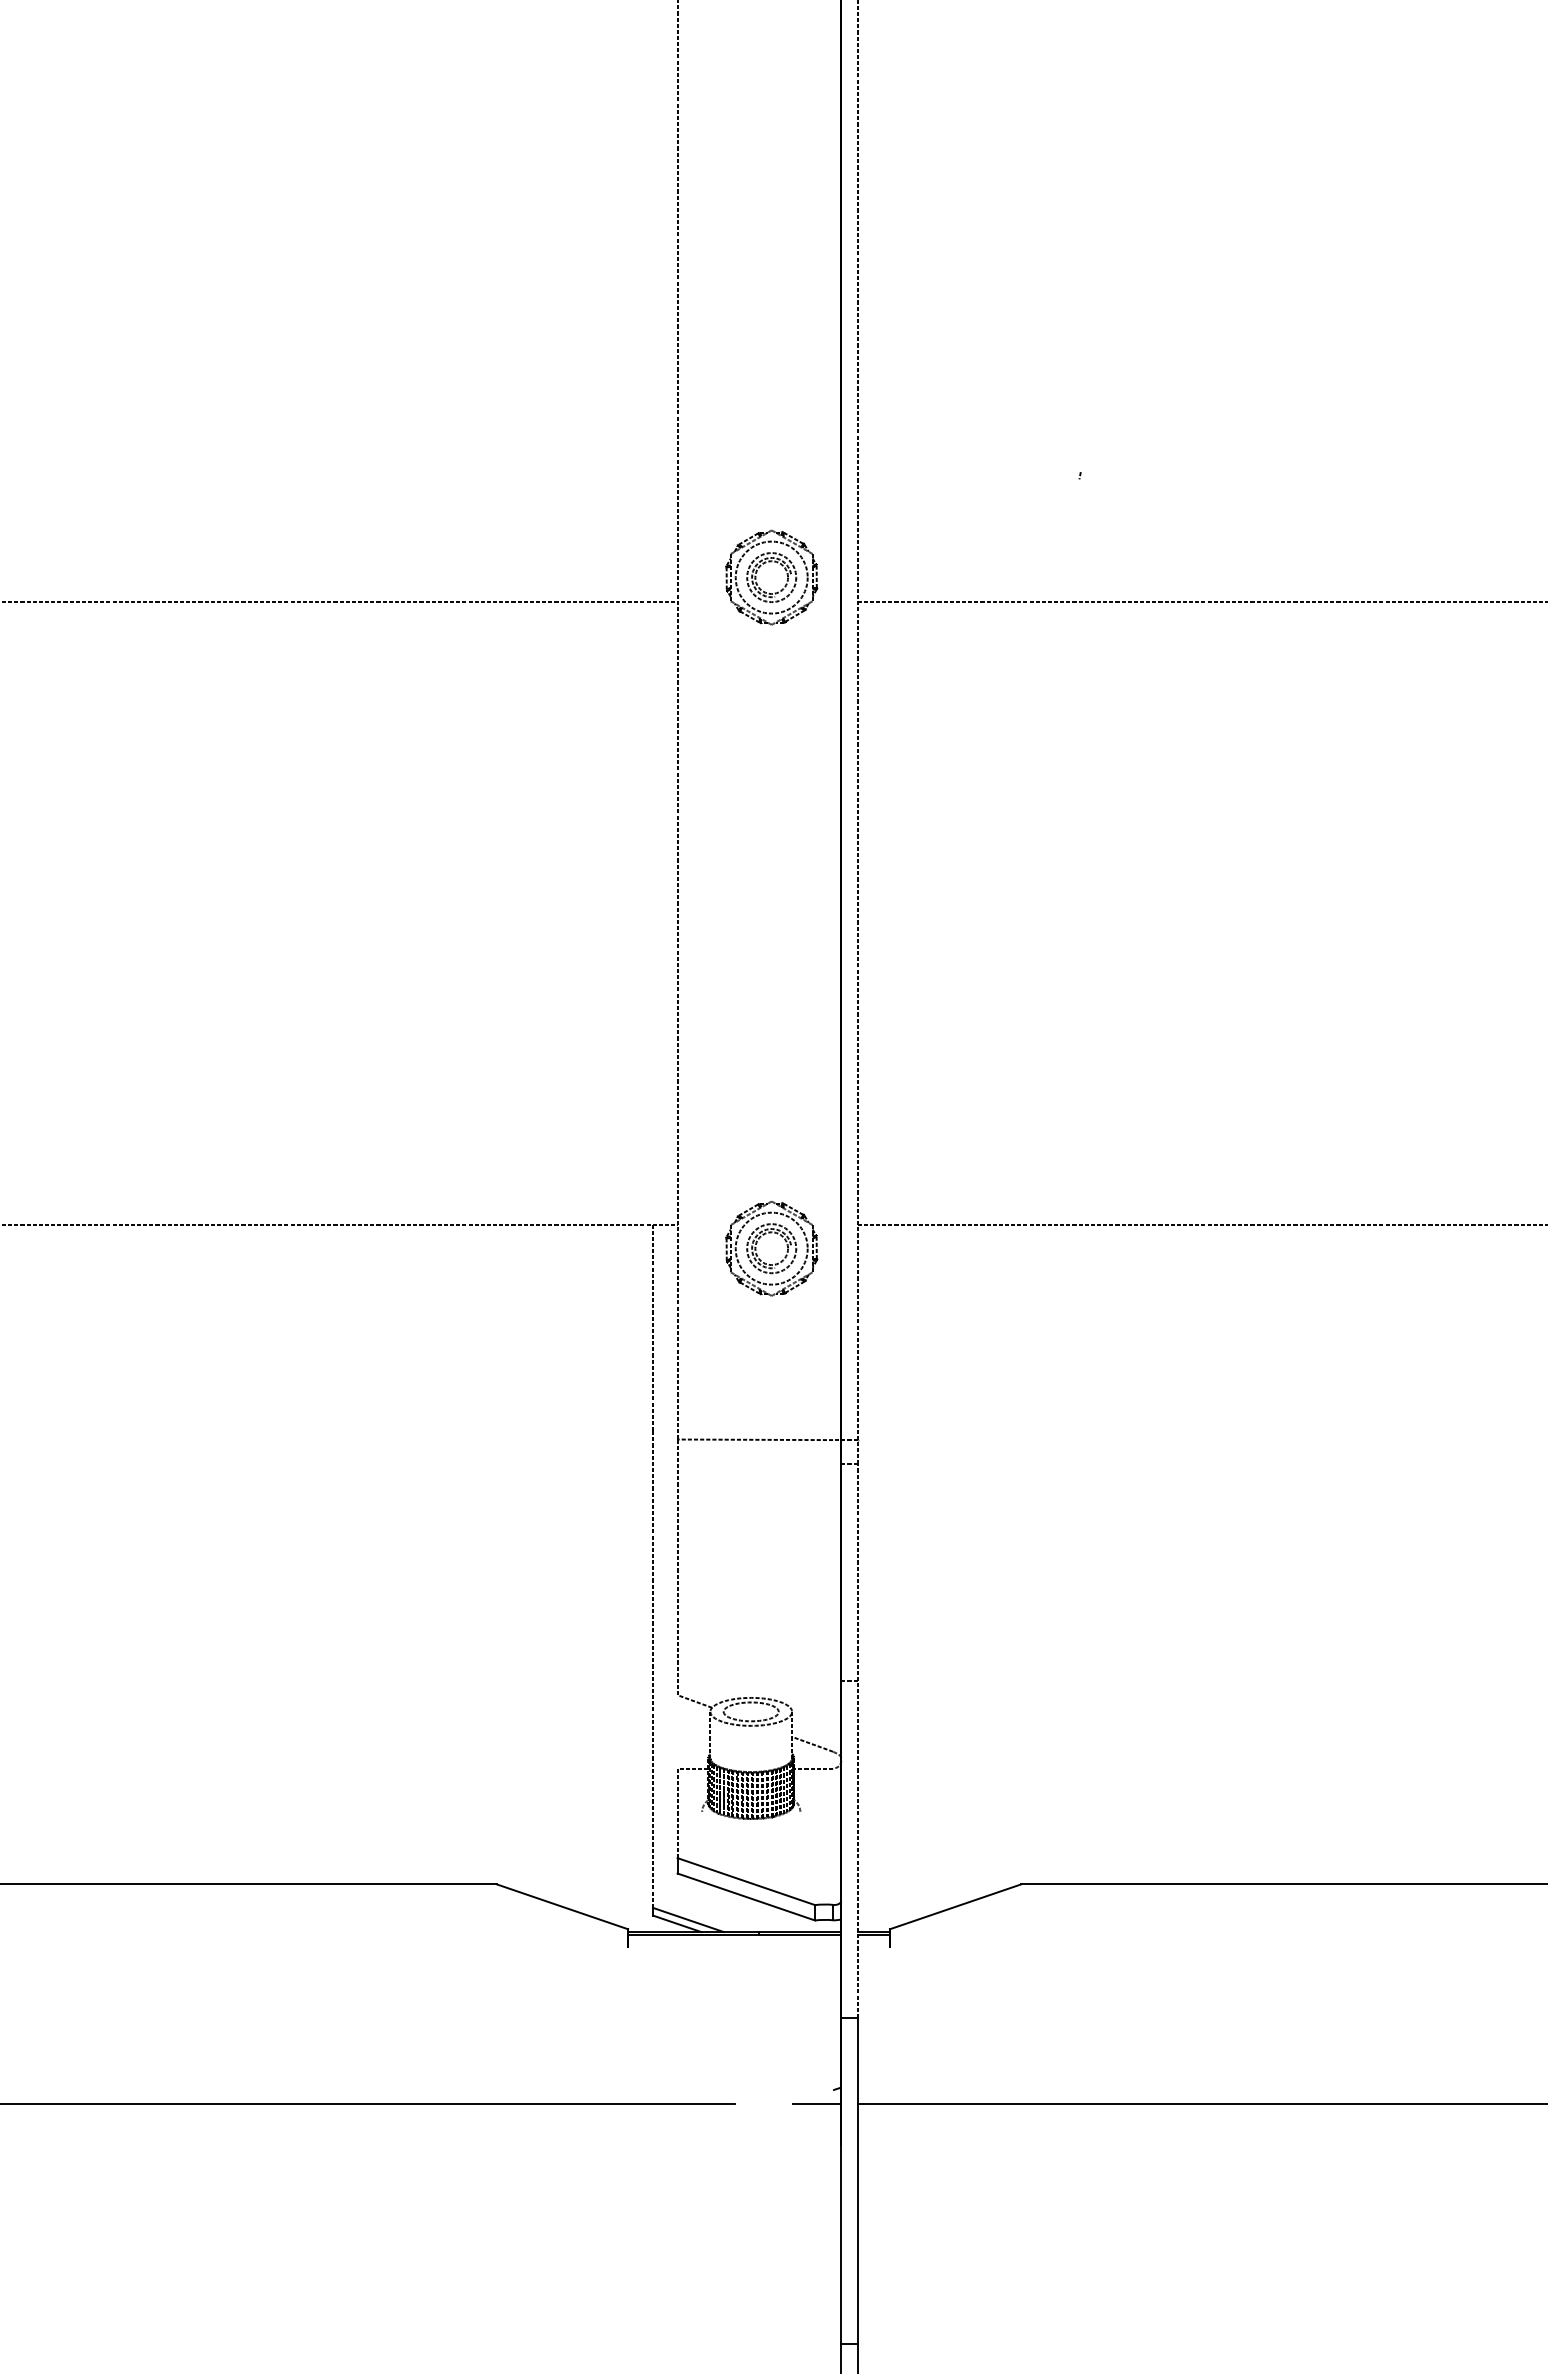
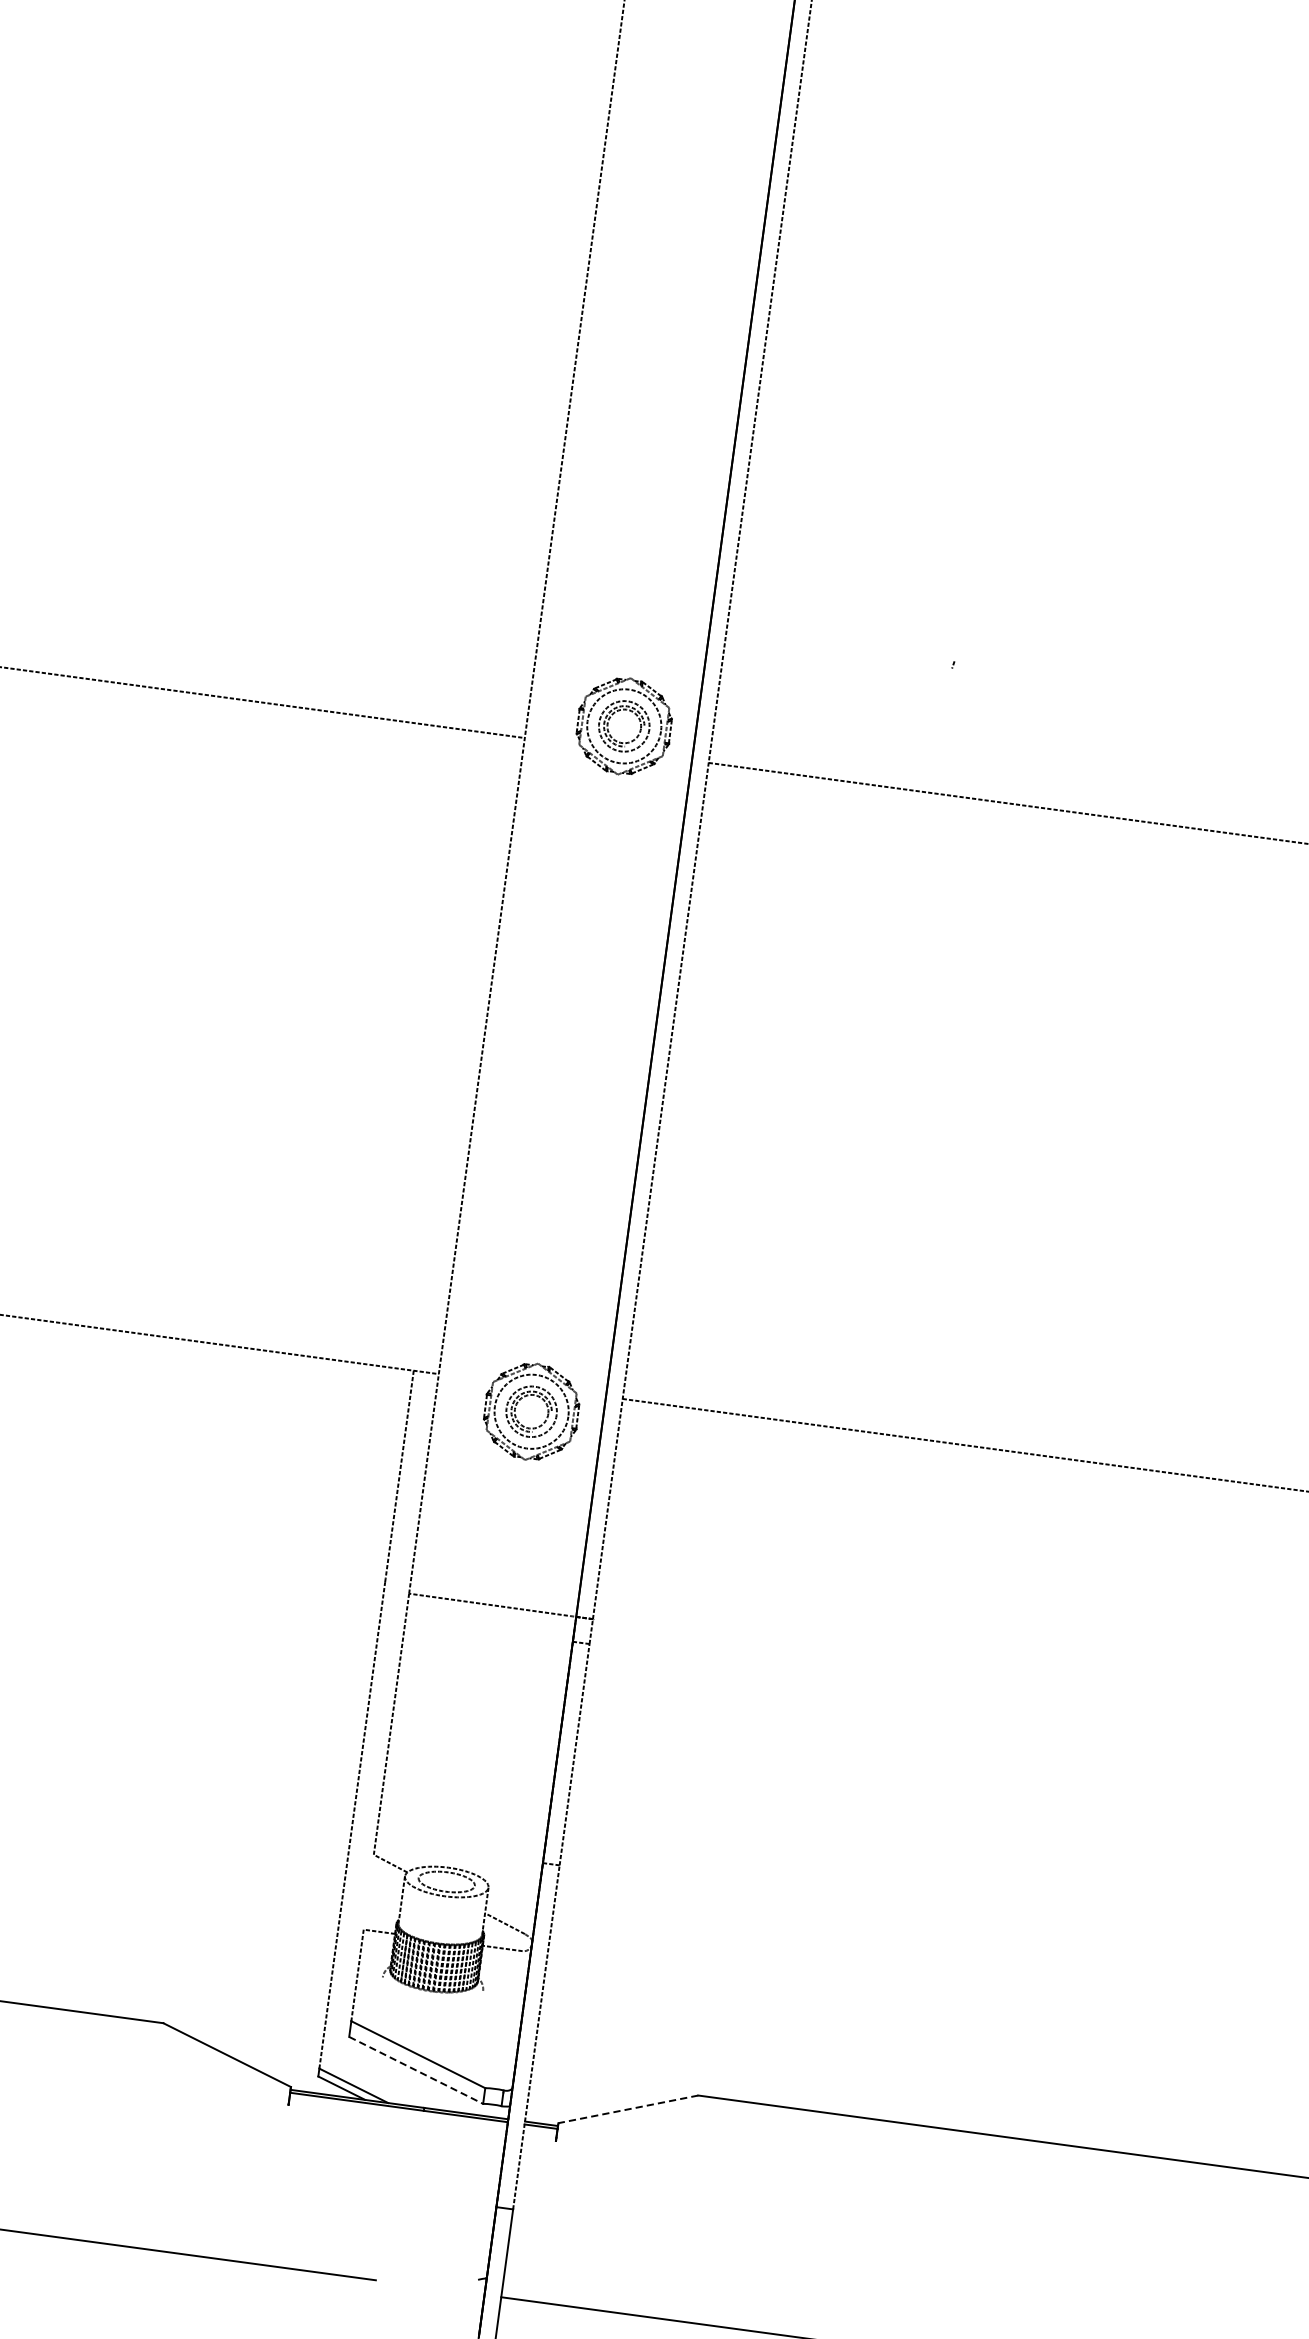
line: (746, 1897) -> (416, 2070), solid -> dashed
line: (954, 1907) -> (627, 2109), solid -> dashed
line: (817, 2104) -> (460, 2292), removed

